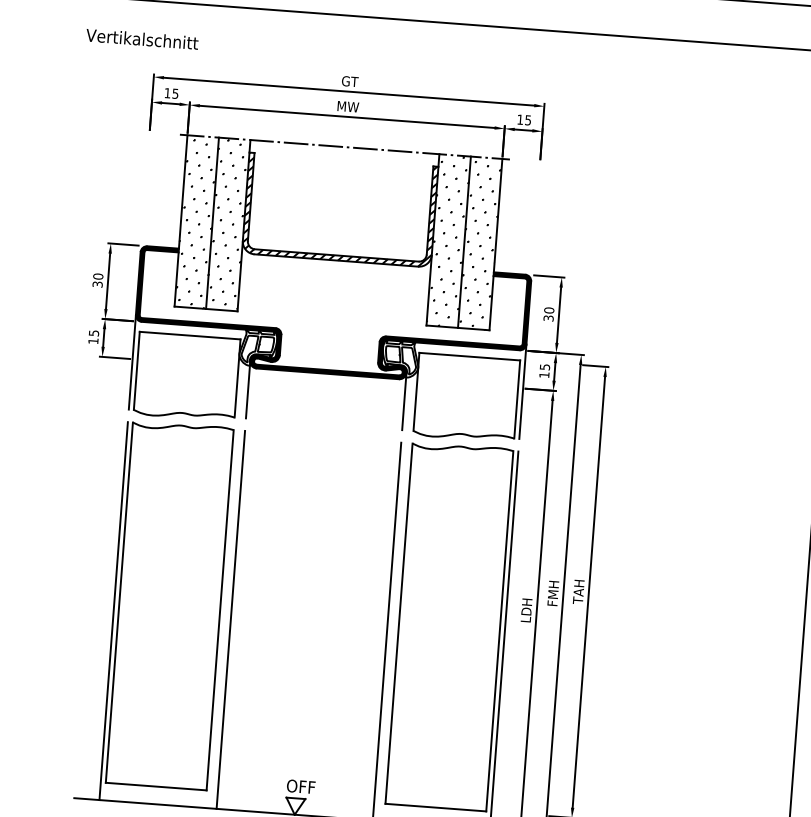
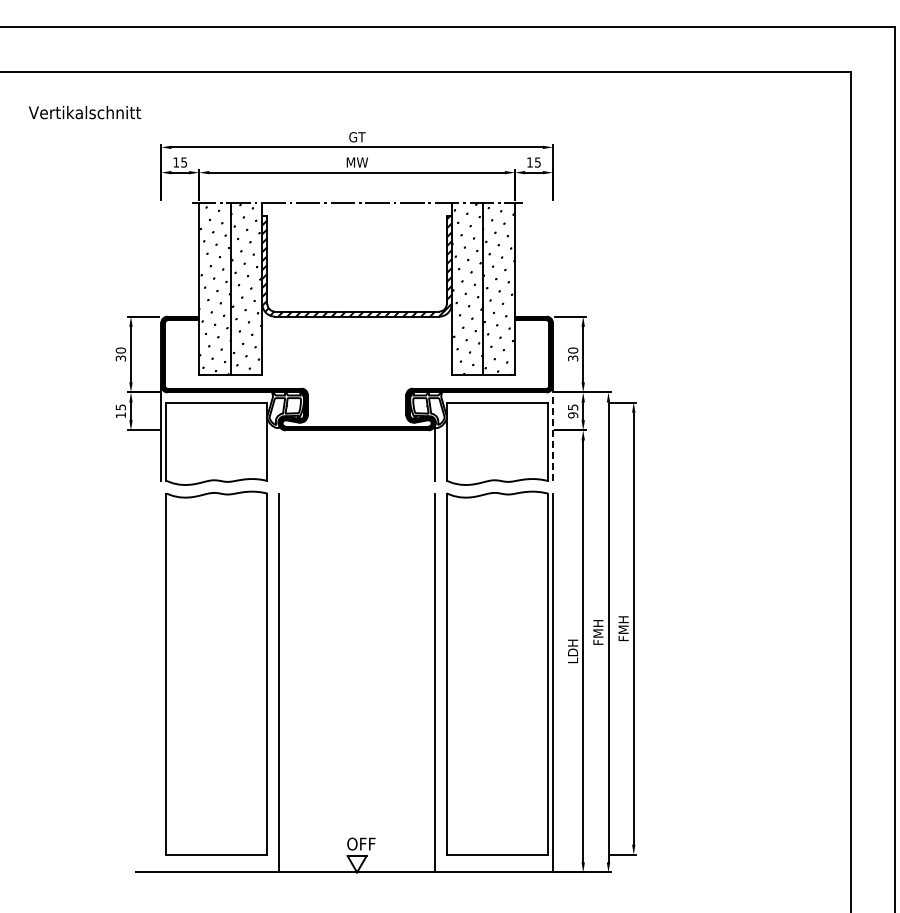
text: (142, 39) -> (85, 112), moved
text: (544, 375) -> (573, 415), 15 -> 95
line: (247, 389) -> (278, 451), removed
line: (522, 392) -> (552, 434), solid -> dashed
text: (578, 591) -> (623, 628), TAH -> FMH
line: (113, 610) -> (161, 682), removed

